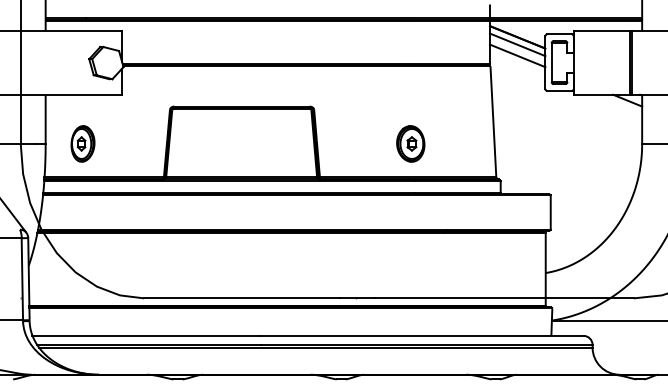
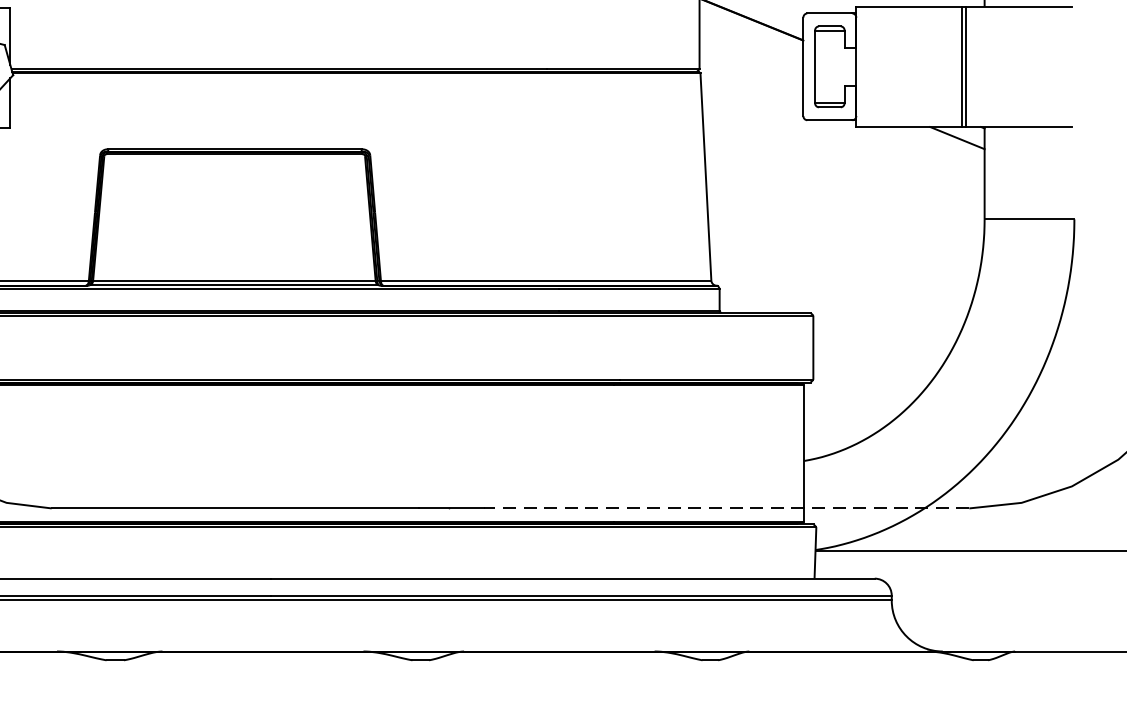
line: (517, 44) -> (751, 32), removed
line: (517, 55) -> (751, 53), removed
part: (410, 143) -> (550, 218), removed
line: (504, 298) -> (726, 508), solid -> dashed

